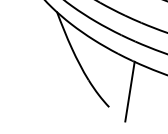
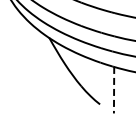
line: (130, 92) -> (114, 90), solid -> dashed

